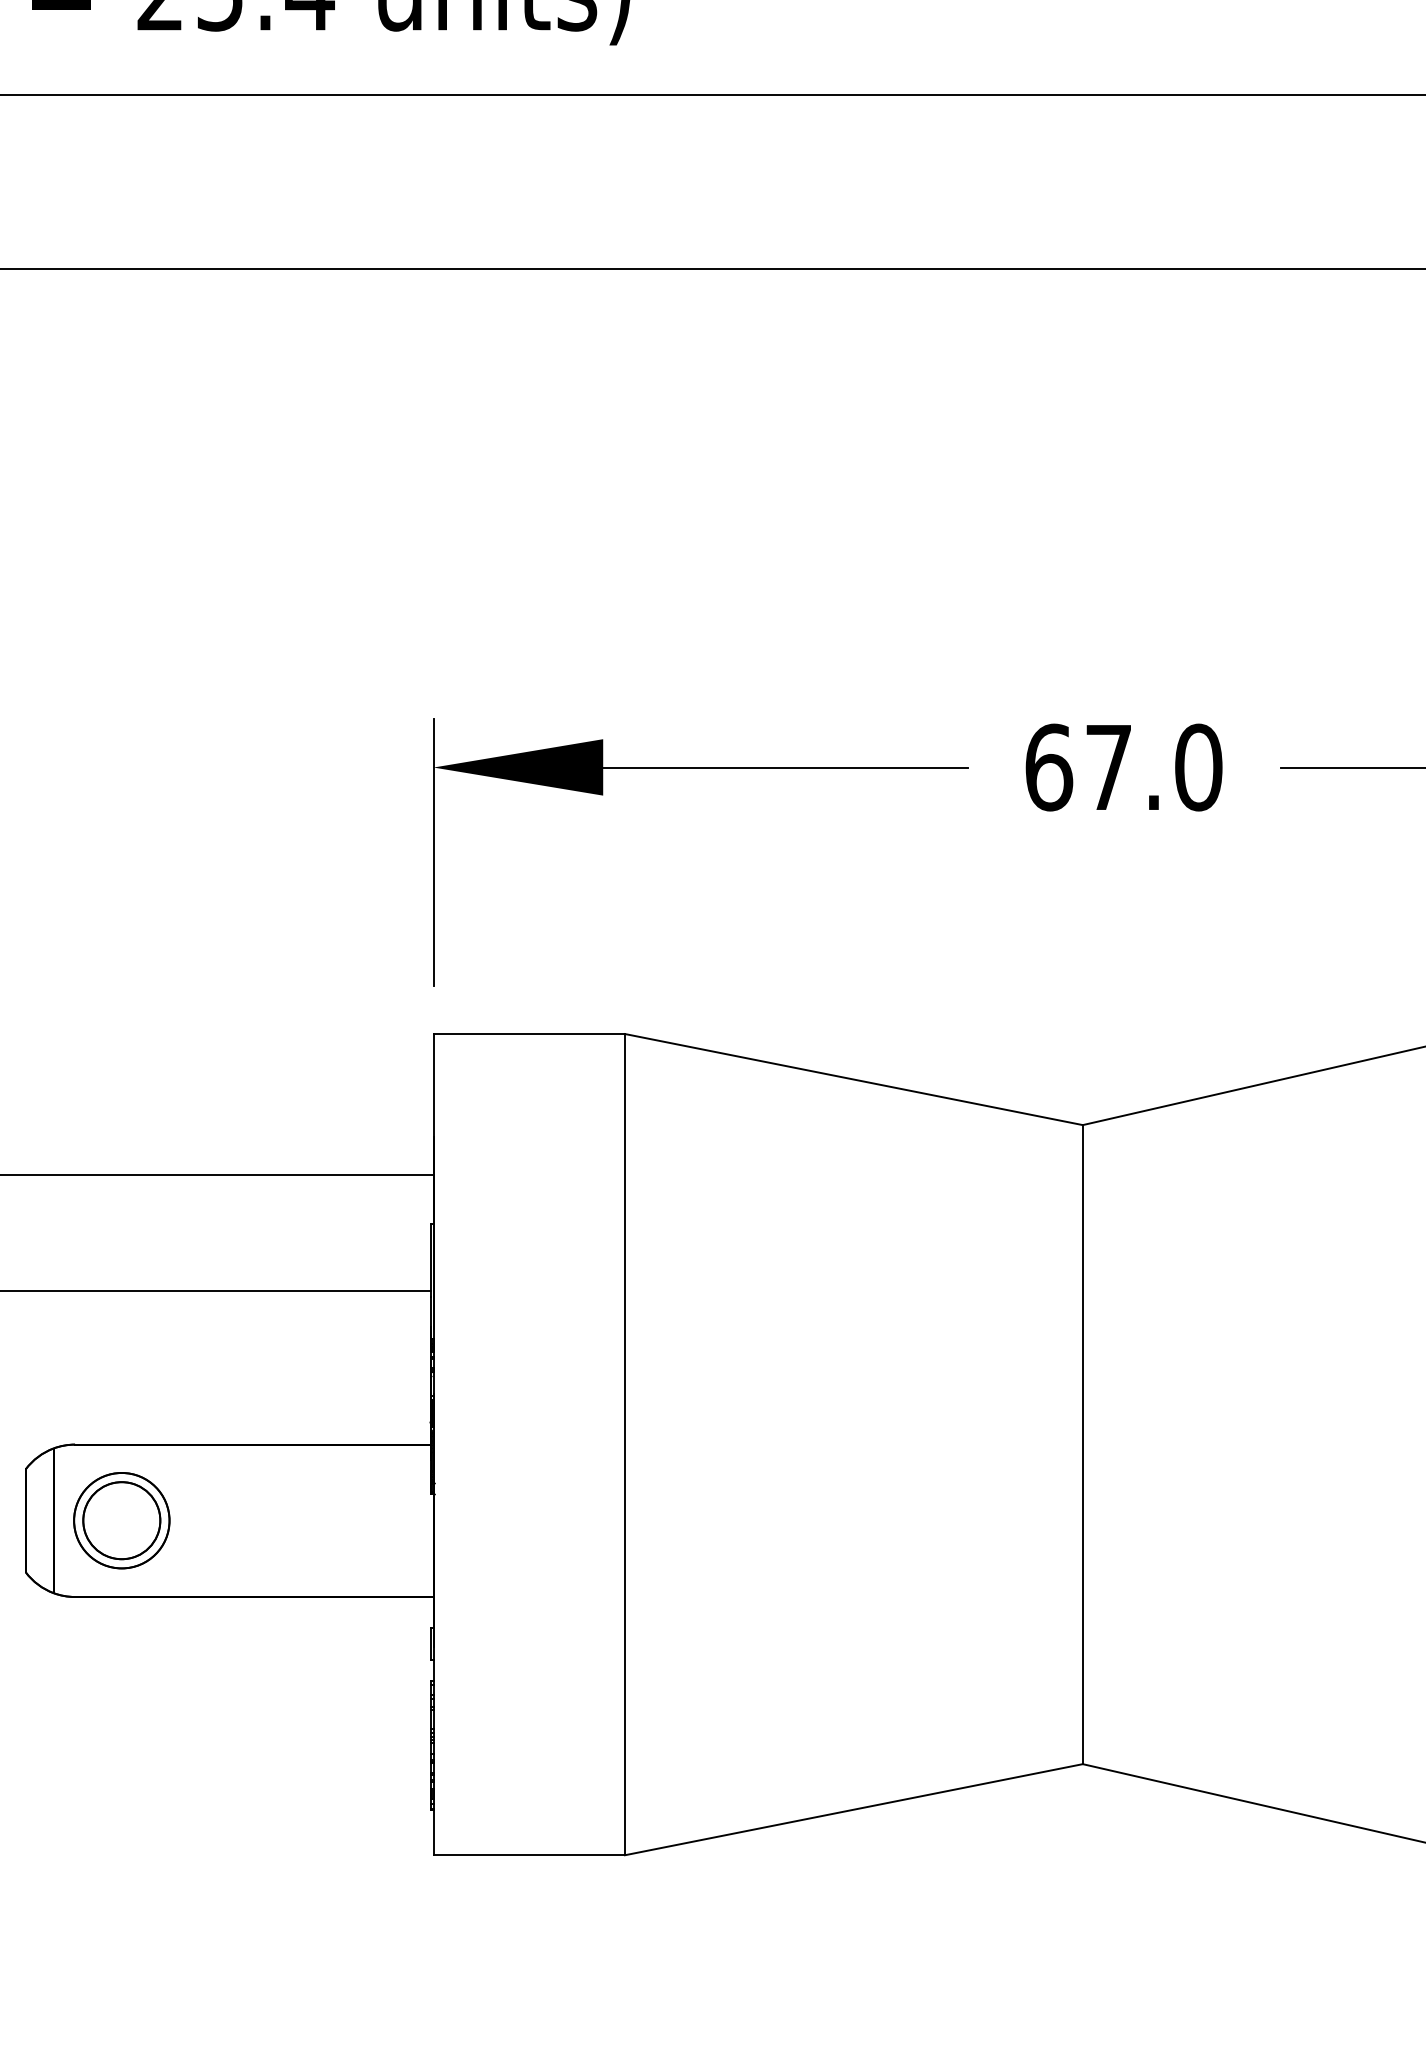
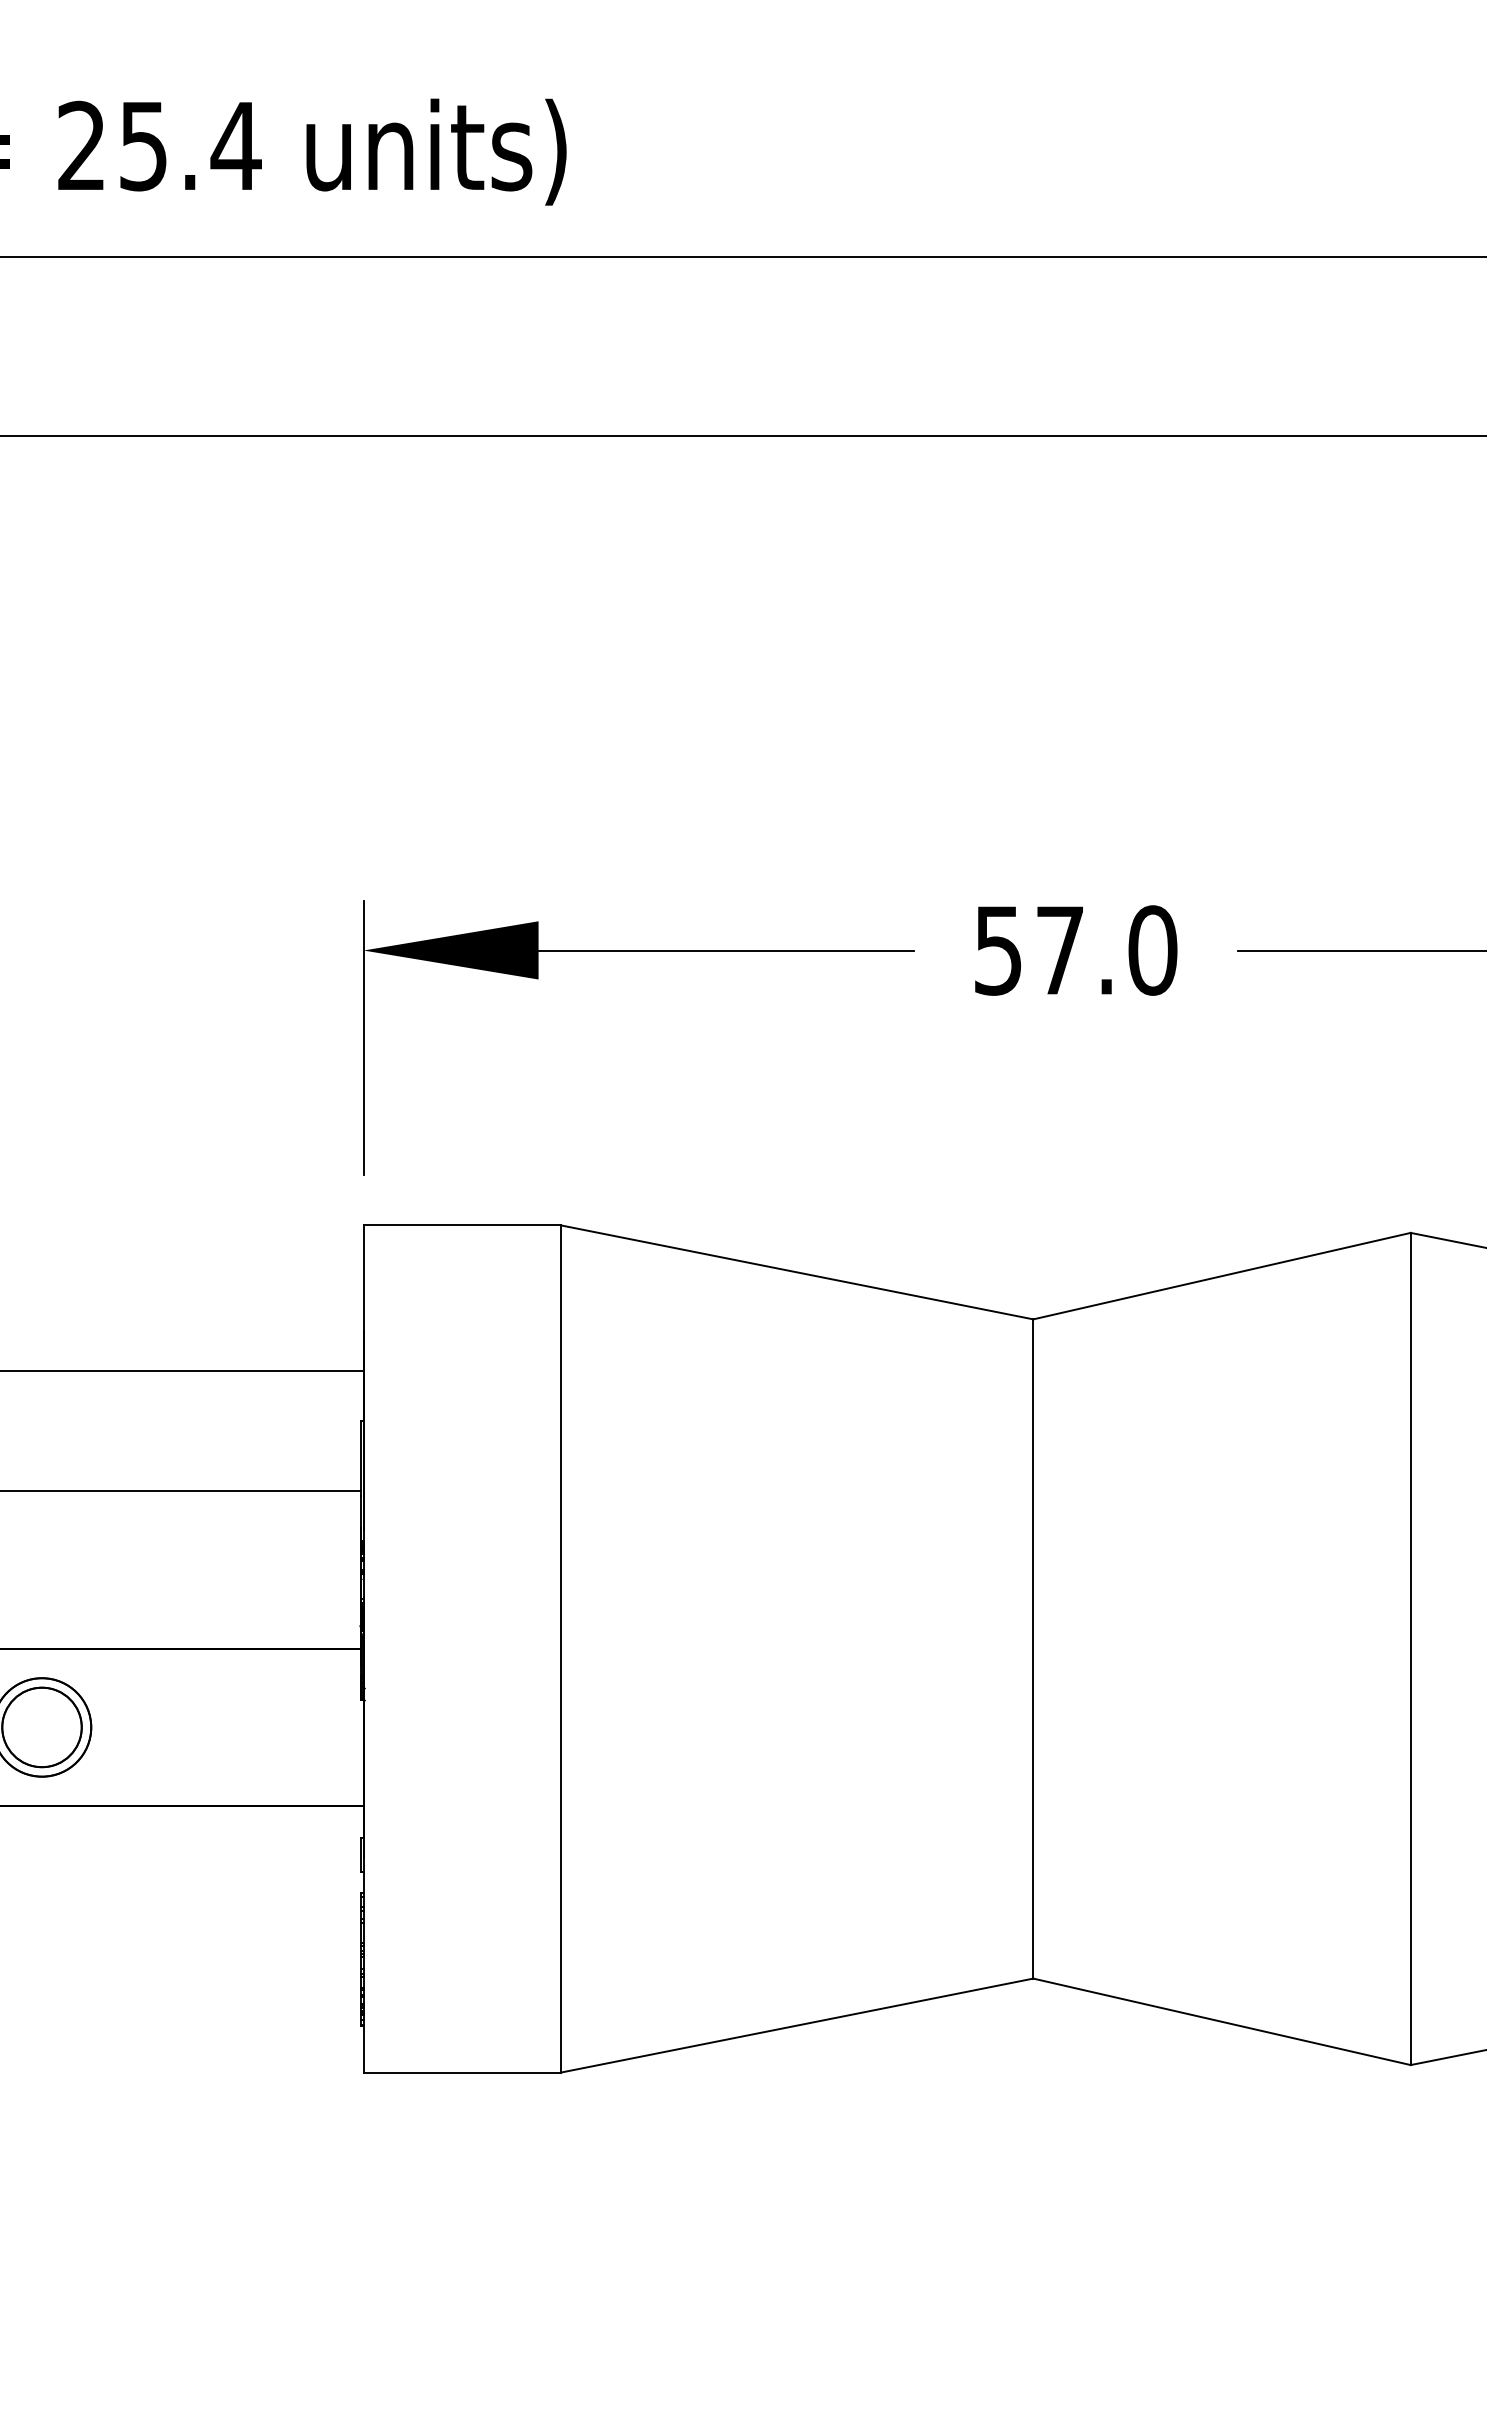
text: (1049, 767) -> (998, 950), 67.0 -> 57.0

